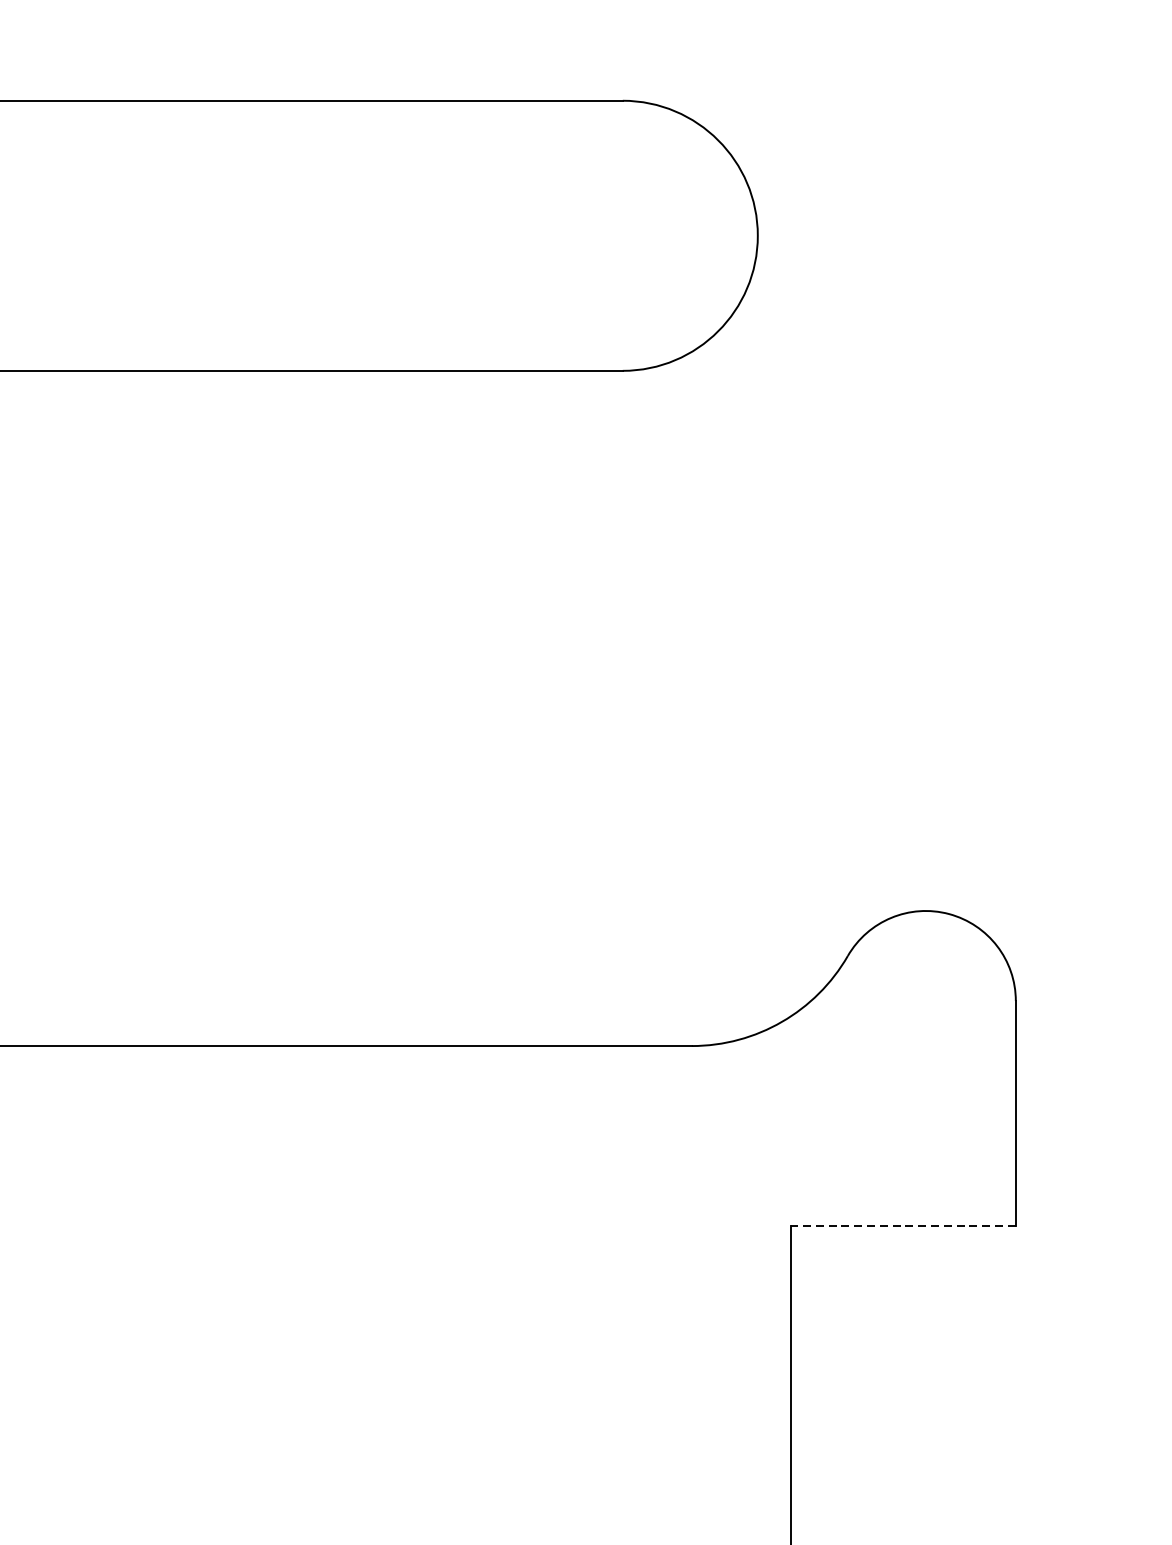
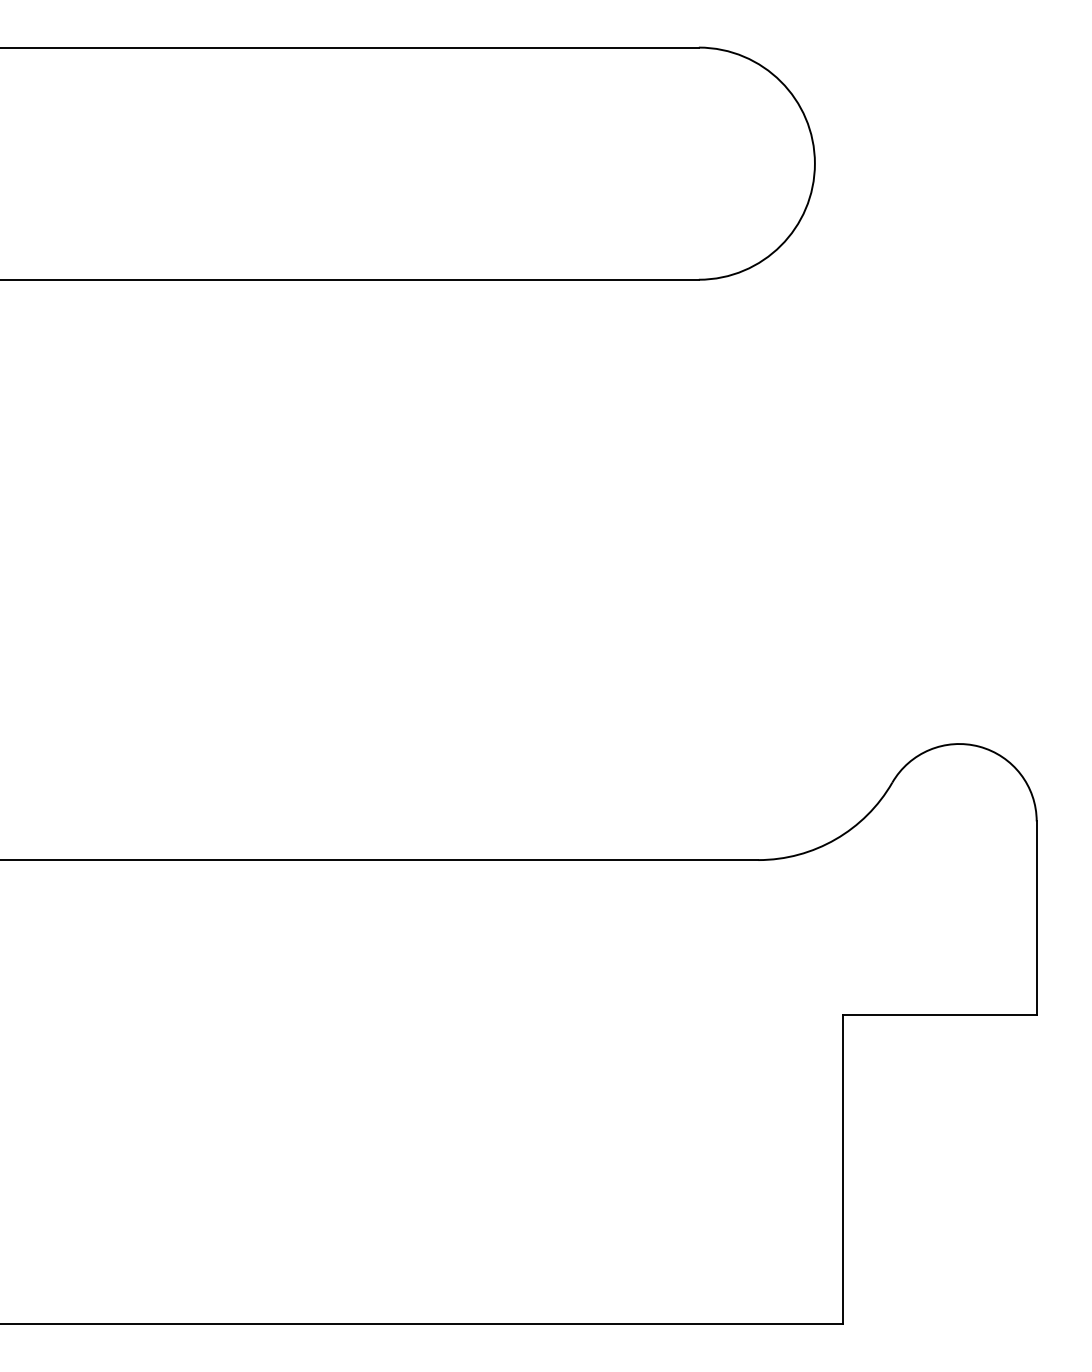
line: (902, 1225) -> (939, 1014), dashed -> solid

